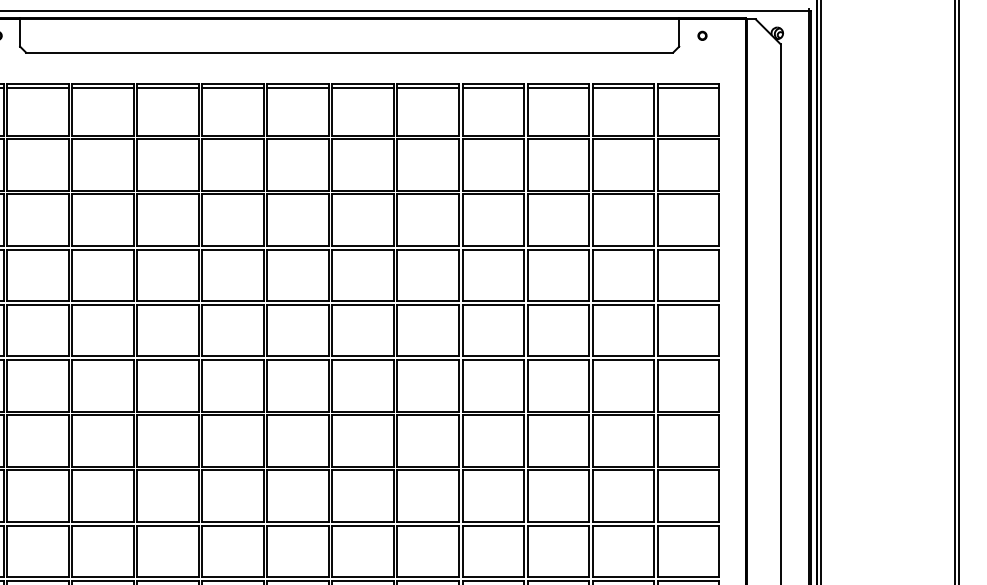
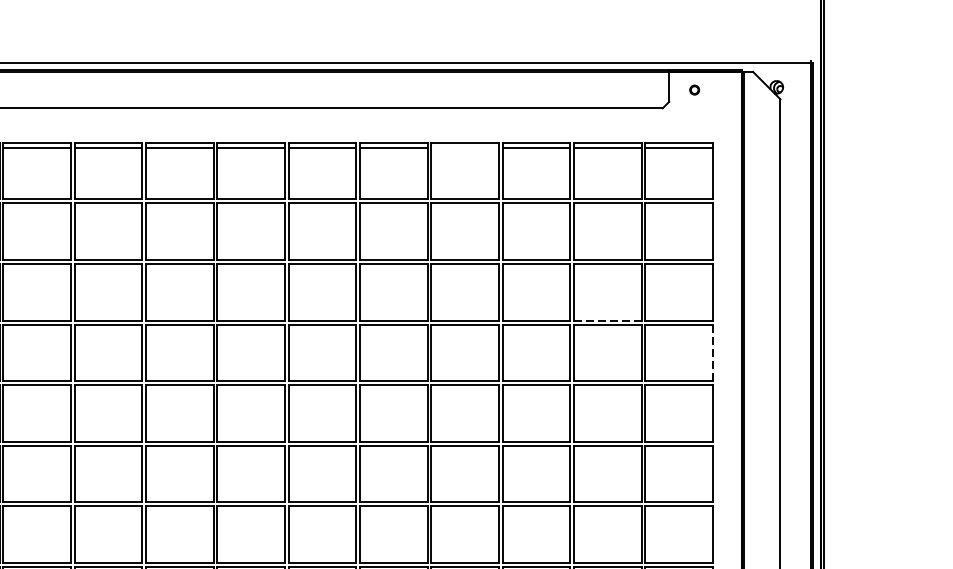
line: (493, 88) -> (465, 147), removed
line: (623, 245) -> (608, 320), solid -> dashed
line: (719, 275) -> (713, 352), solid -> dashed

